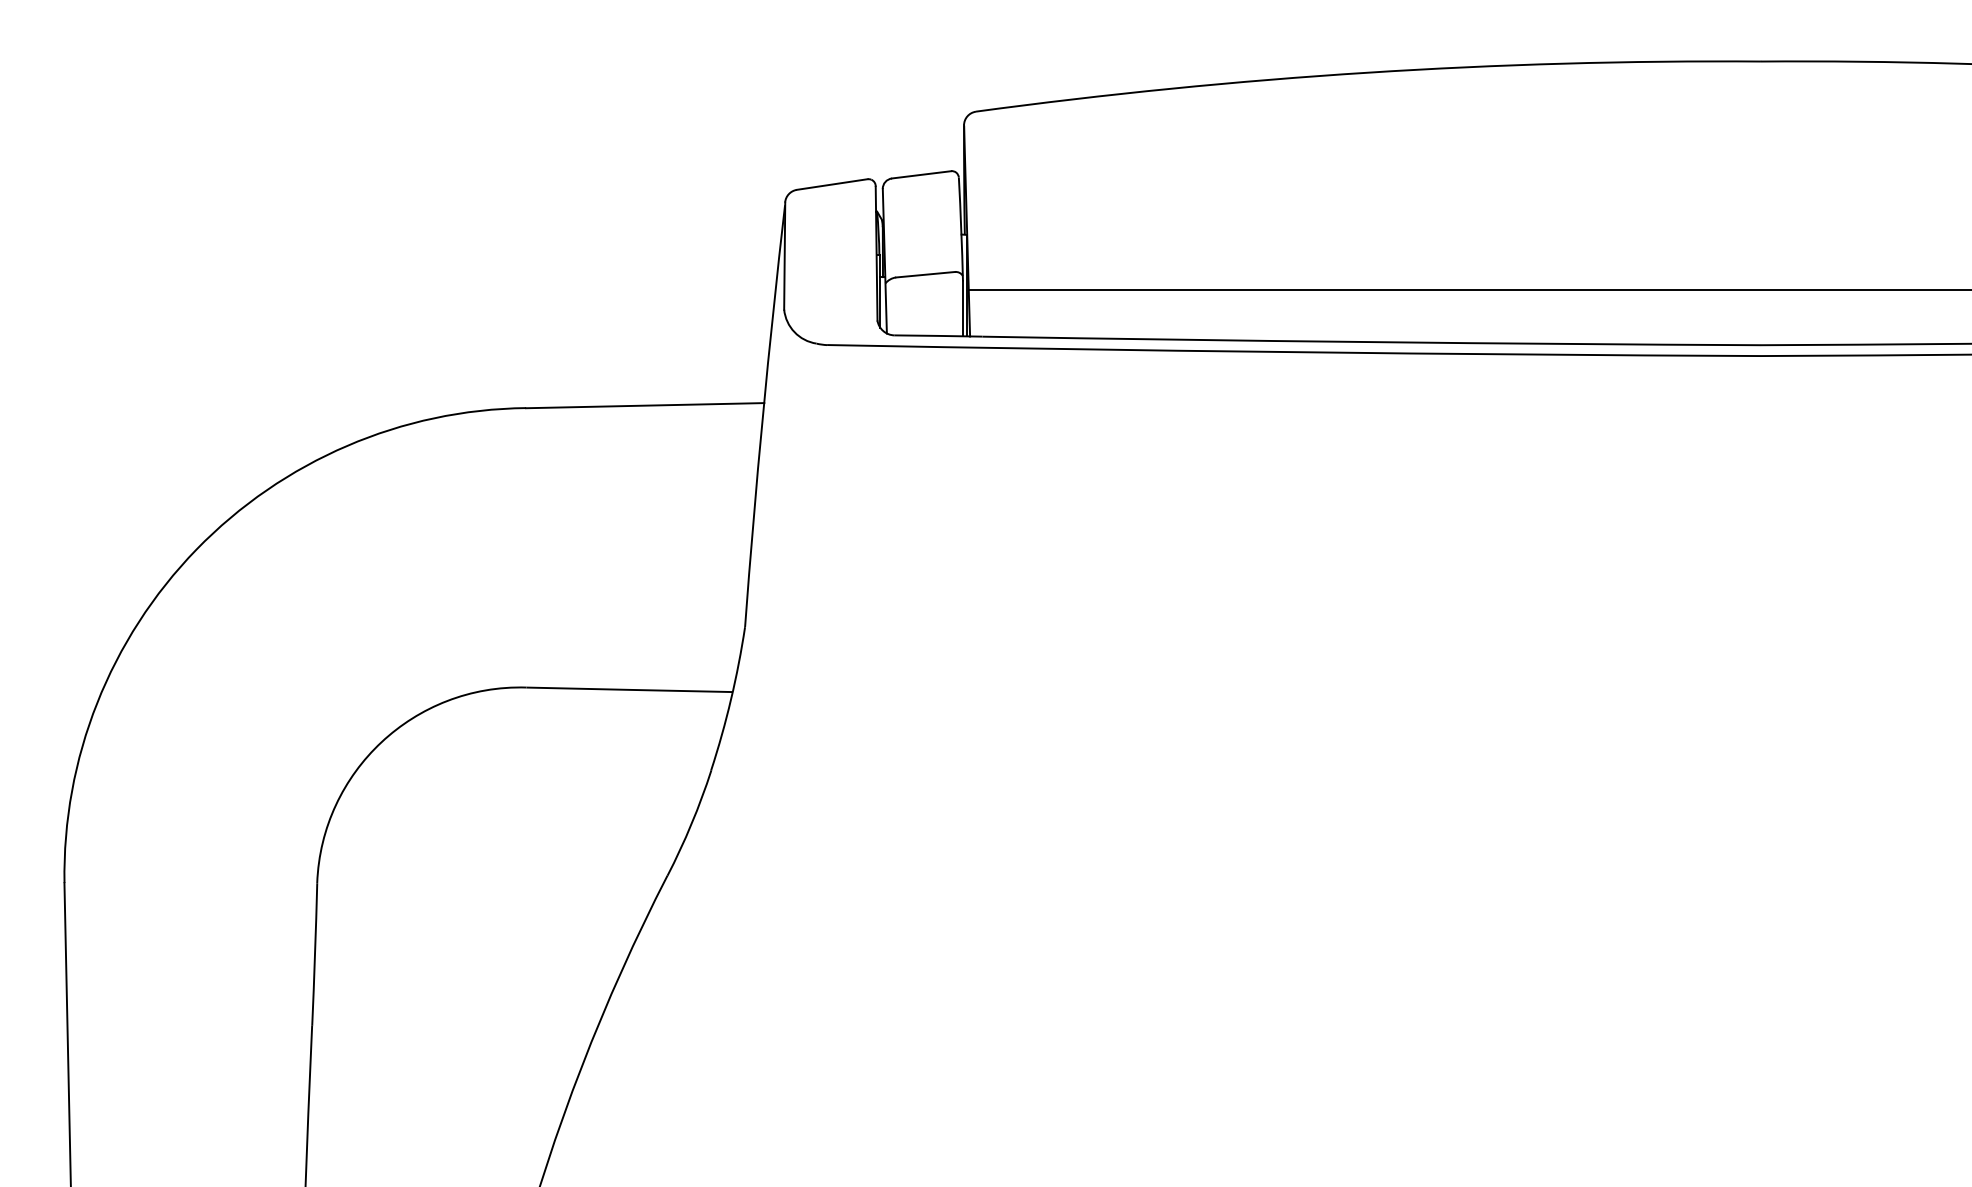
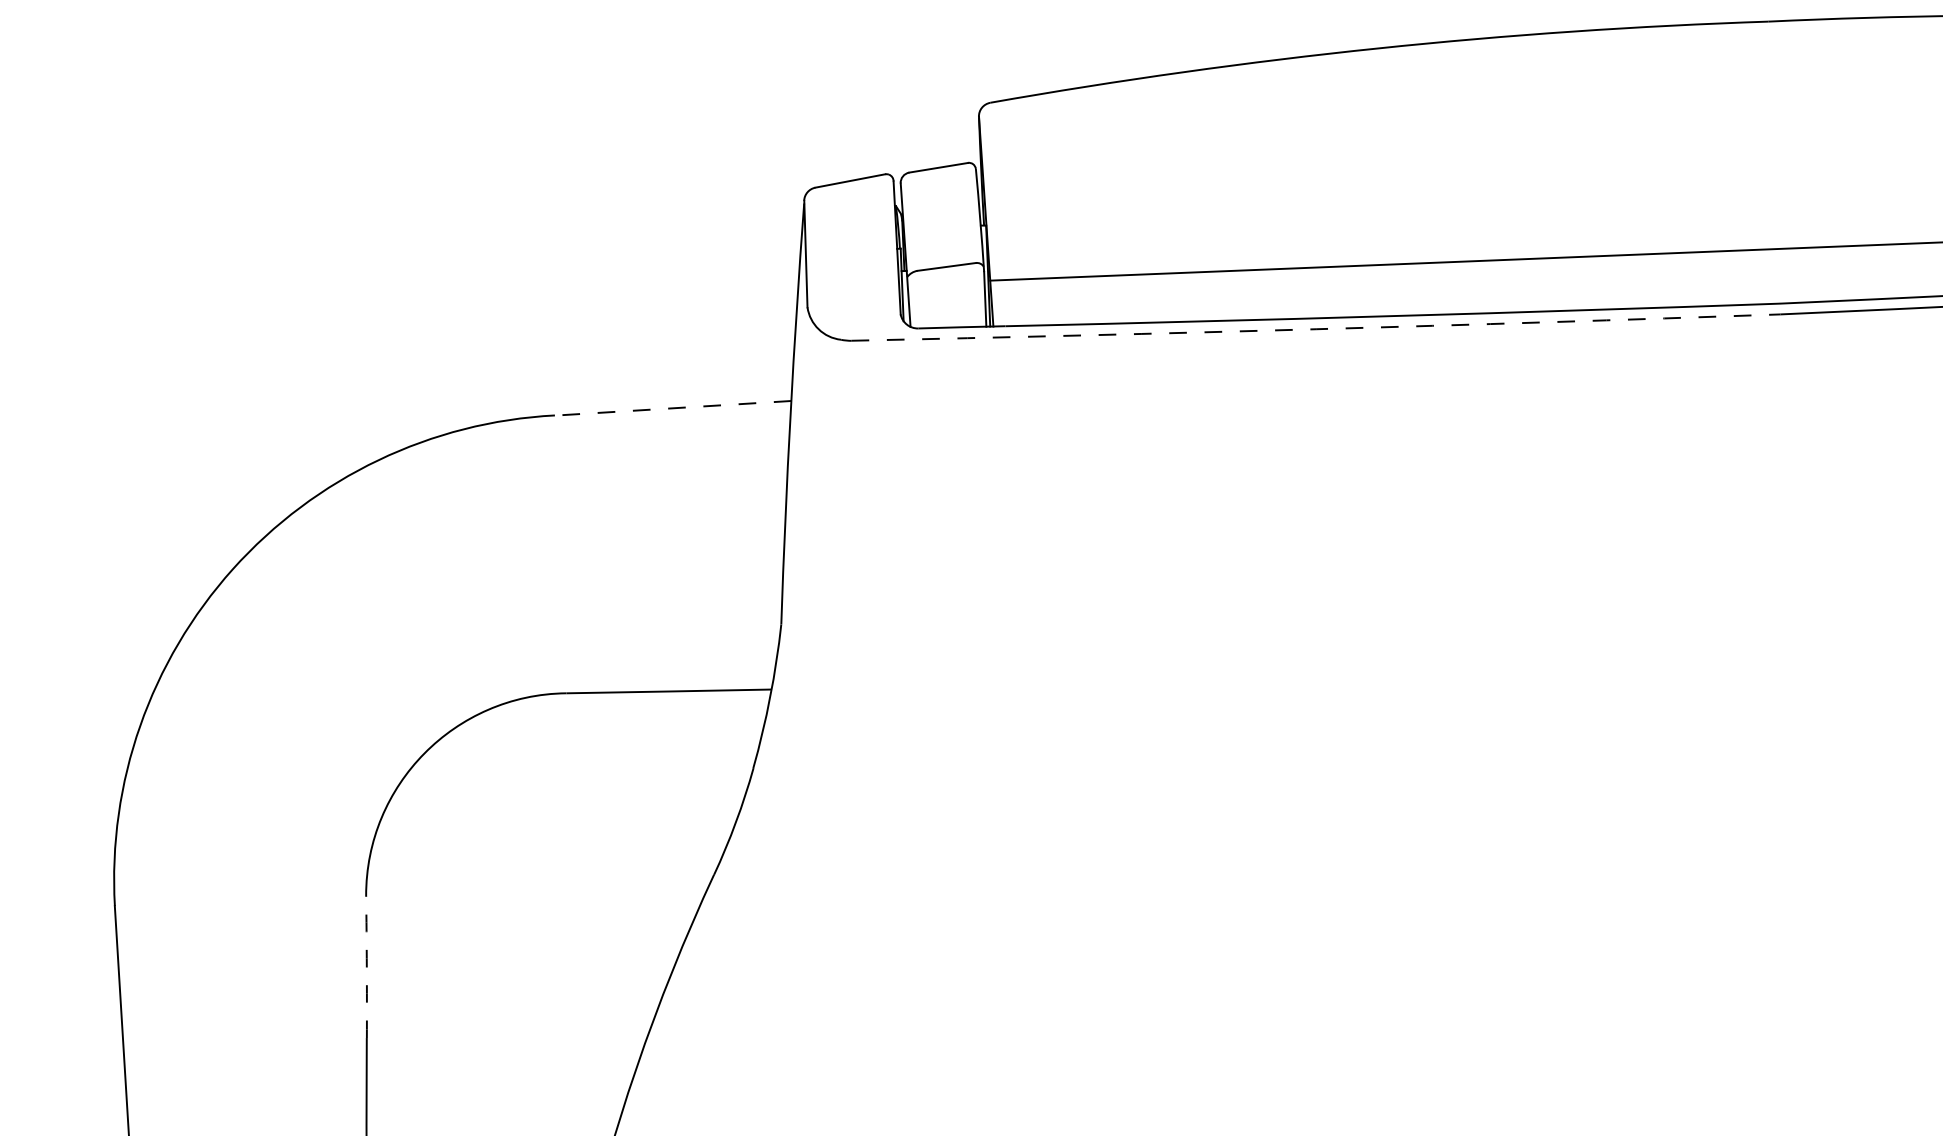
arc: (1294, 352) -> (1316, 329), solid -> dashed
line: (644, 405) -> (672, 408), solid -> dashed
arc: (315, 954) -> (367, 967), solid -> dashed

